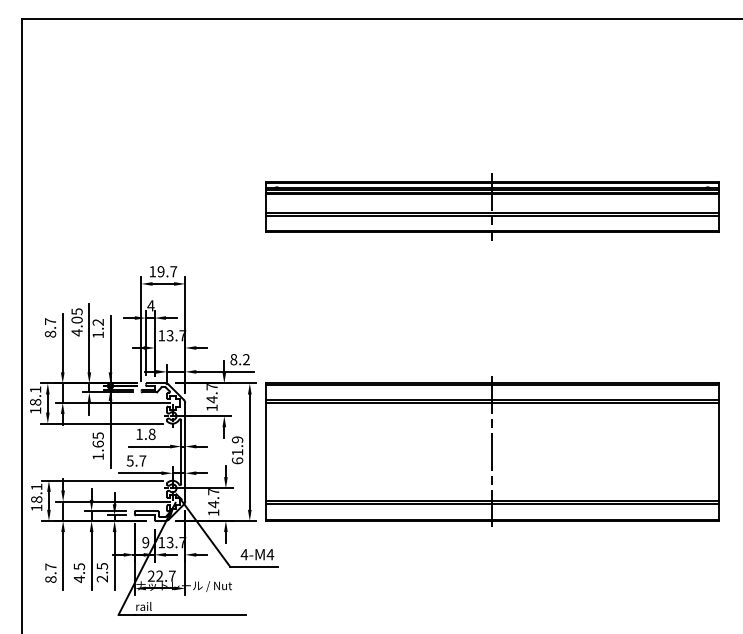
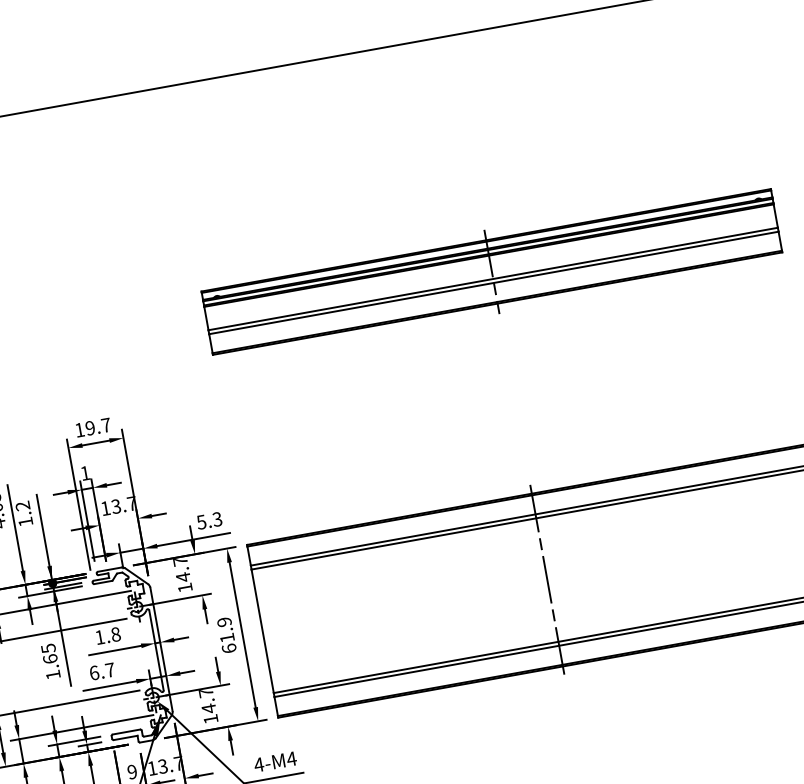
text: (150, 305) -> (84, 473), 4 -> 1
text: (239, 359) -> (208, 520), 8.2 -> 5.3
text: (129, 460) -> (93, 672), 5.7 -> 6.7

